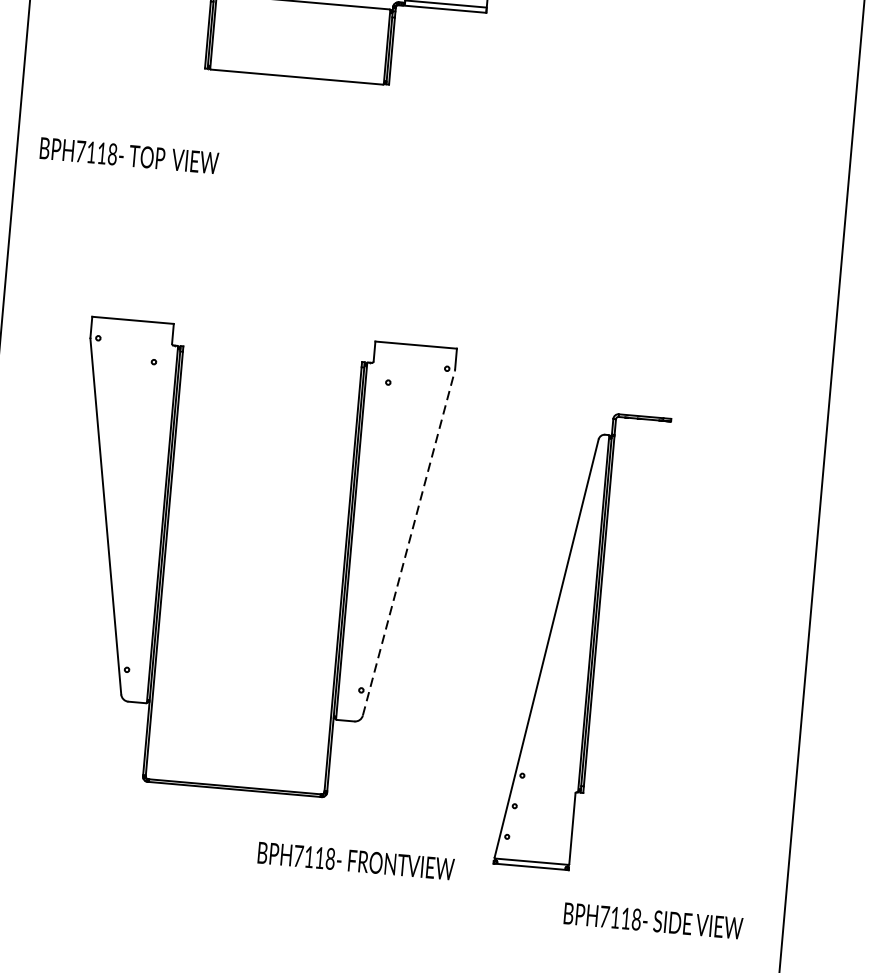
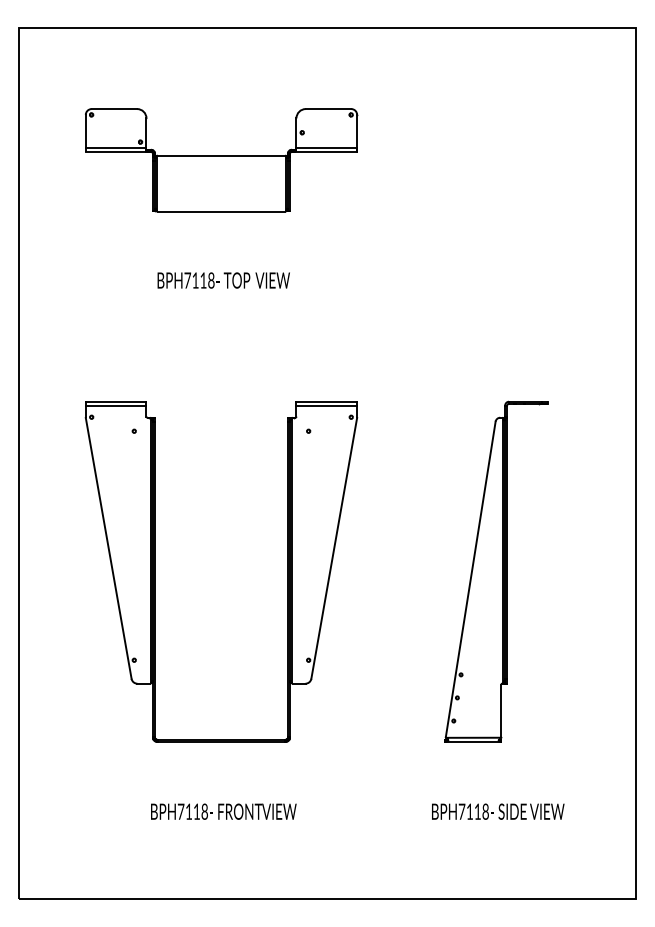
text: (128, 155) -> (223, 280), moved
line: (131, 325) -> (115, 405), added
line: (415, 350) -> (326, 405), added
line: (409, 543) -> (334, 548), dashed -> solid
part: (582, 640) -> (496, 571), moved
text: (355, 860) -> (223, 811), moved
text: (653, 920) -> (498, 811), moved

